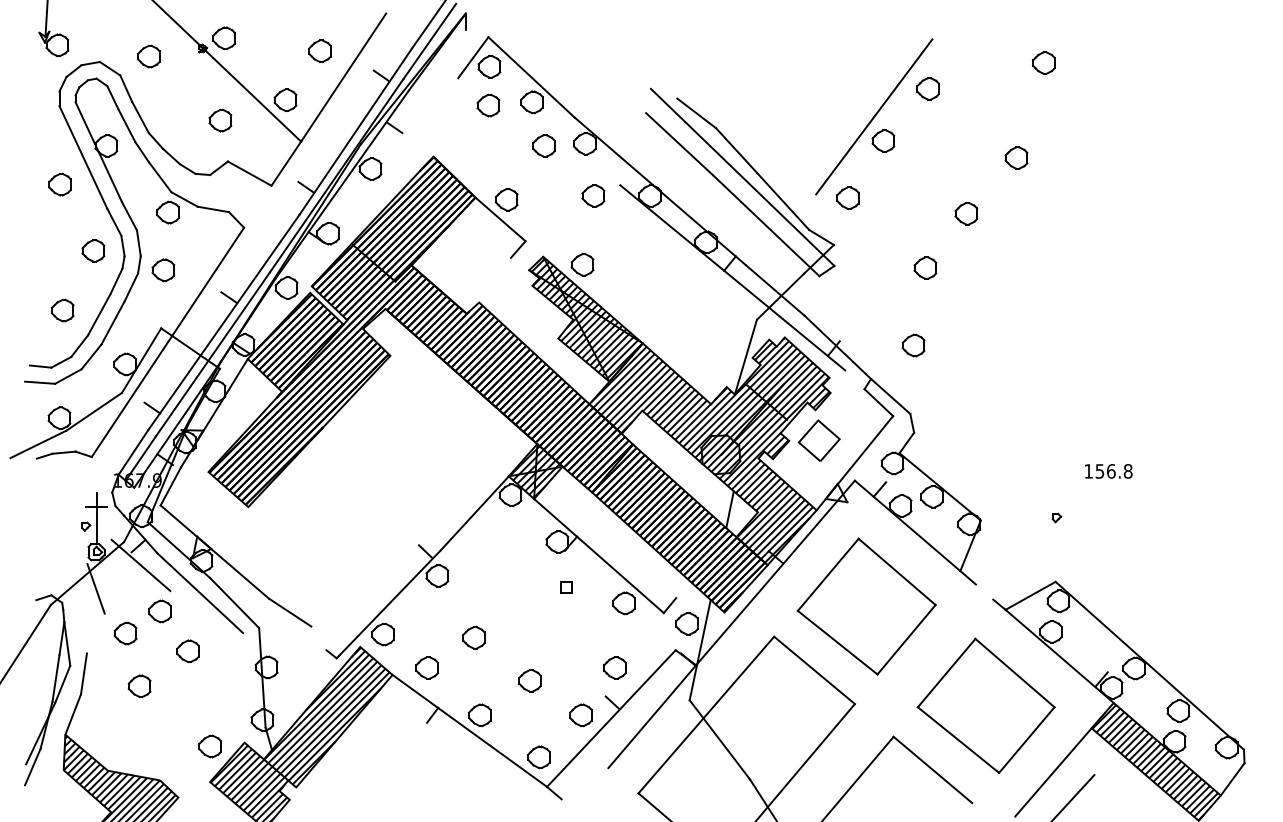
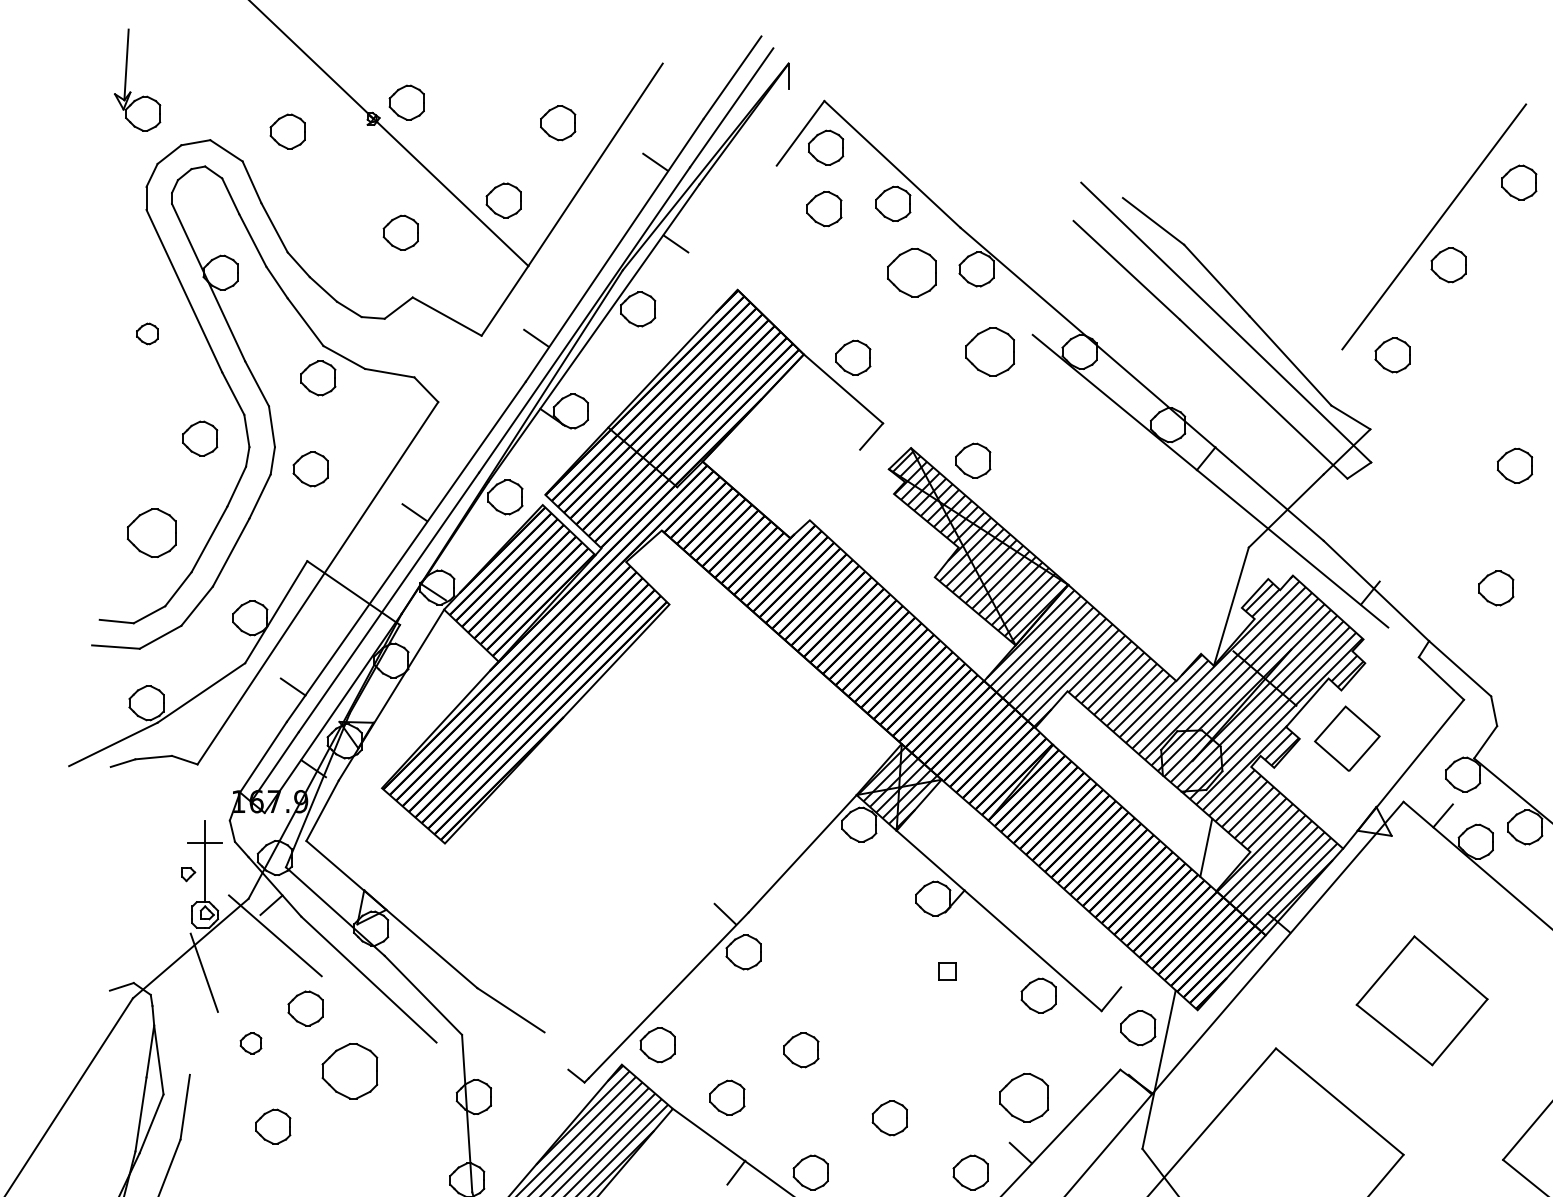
part: (543, 145) -> (911, 272), size x1.4
part: (59, 184) -> (146, 333), size x0.6
part: (593, 195) -> (990, 351), size x1.4
part: (62, 310) -> (151, 532), size x1.4
part: (866, 606) -> (1421, 1000), size x0.6
part: (125, 633) -> (250, 1043), size x0.6
part: (187, 651) -> (348, 1071), size x1.6
part: (614, 667) -> (1023, 1097), size x1.4

